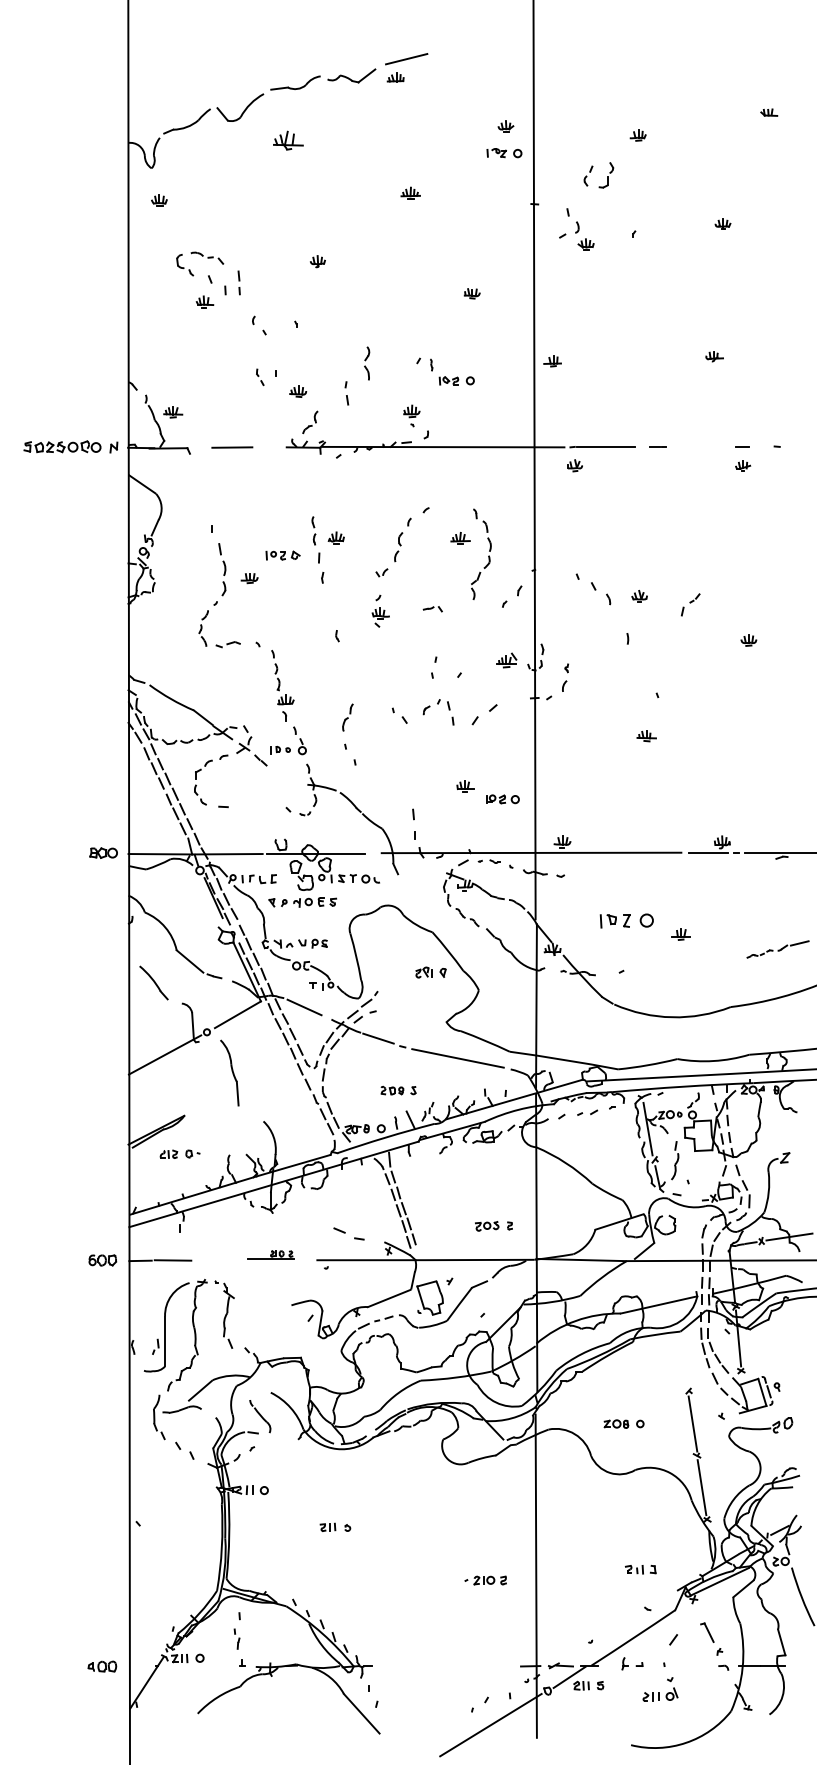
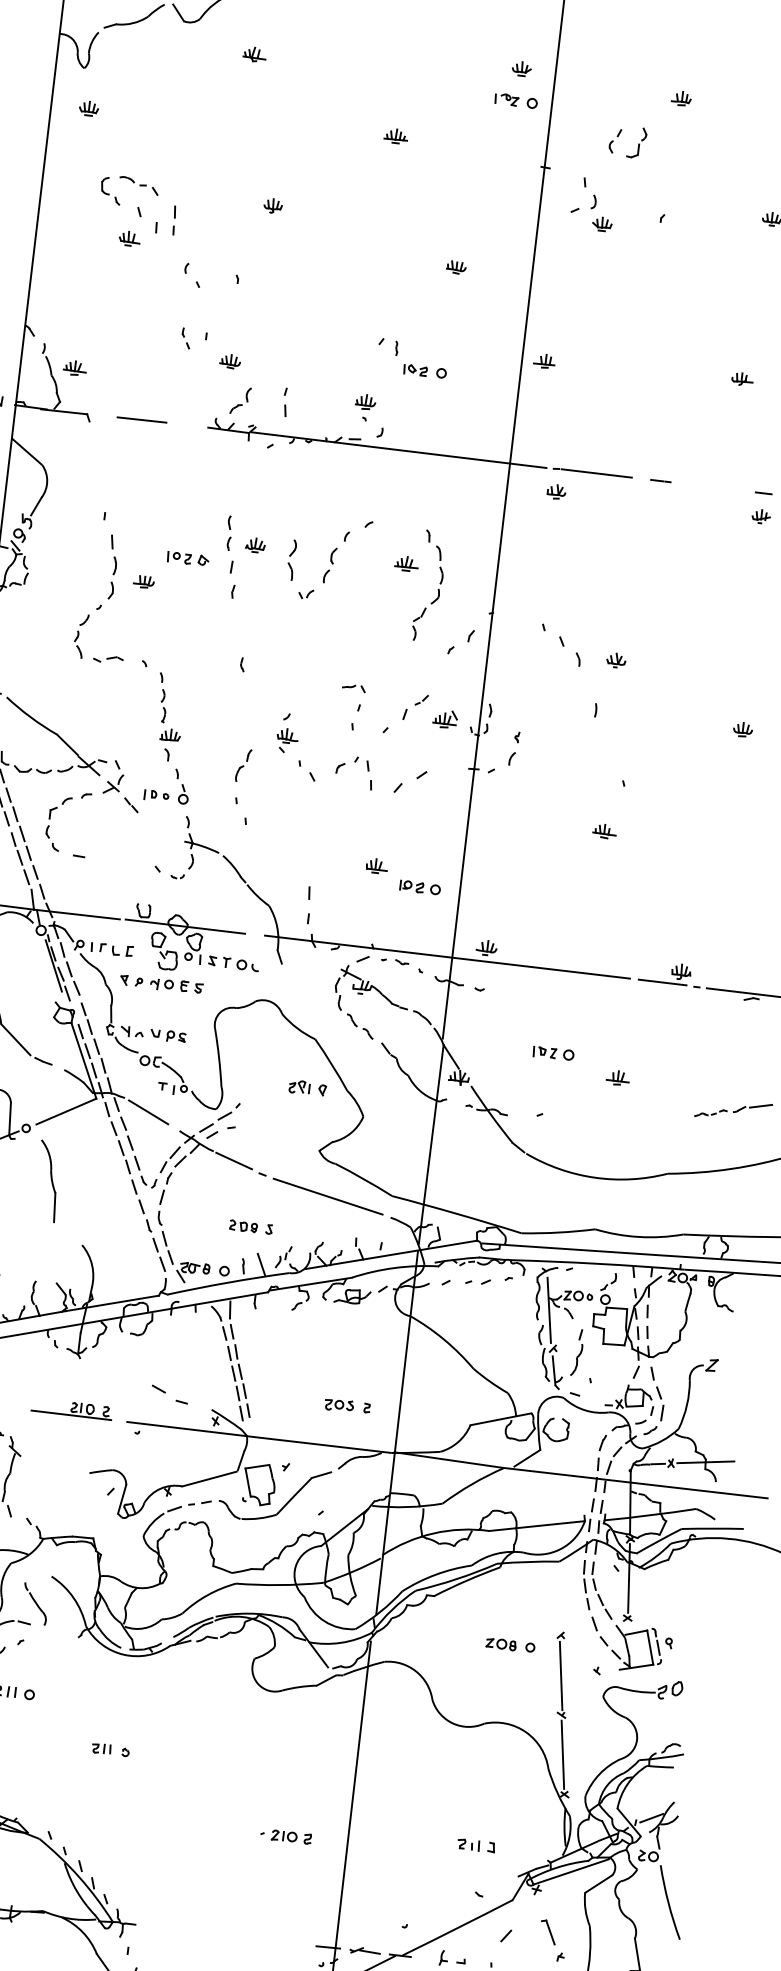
part: (288, 140) -> (254, 54), size x0.62
part: (367, 363) -> (292, 560), moved
part: (346, 393) -> (285, 402), moved
part: (690, 604) -> (415, 706), moved
part: (432, 609) -> (353, 688), moved
part: (380, 610) -> (287, 732), moved
part: (626, 920) -> (553, 1053), size x0.62
part: (271, 1254) -> (72, 1408), size x1.43
part: (623, 1423) -> (509, 1644), moved

